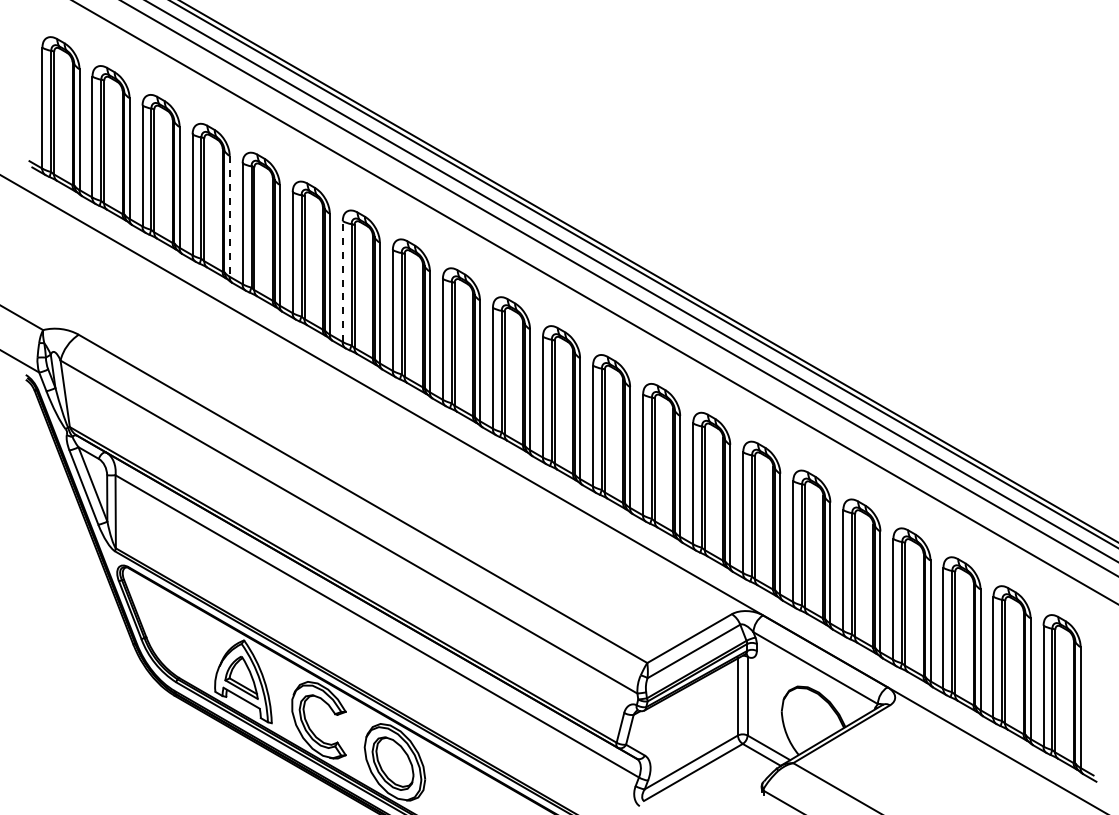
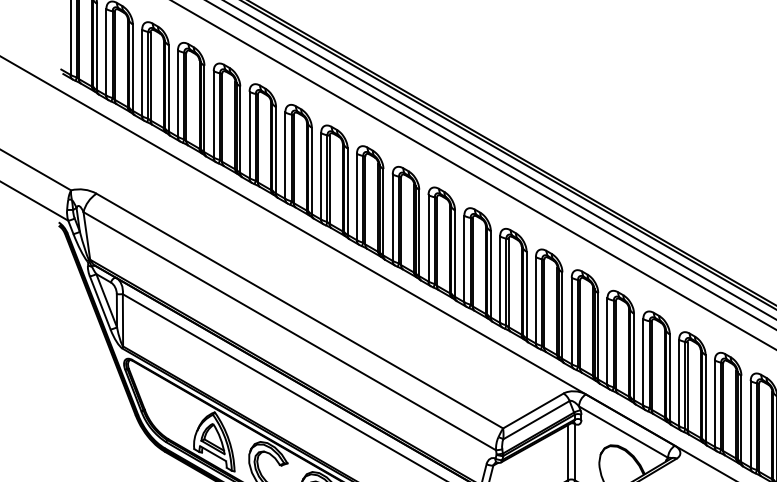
line: (229, 216) -> (204, 109), dashed -> solid
line: (342, 281) -> (285, 155), dashed -> solid

